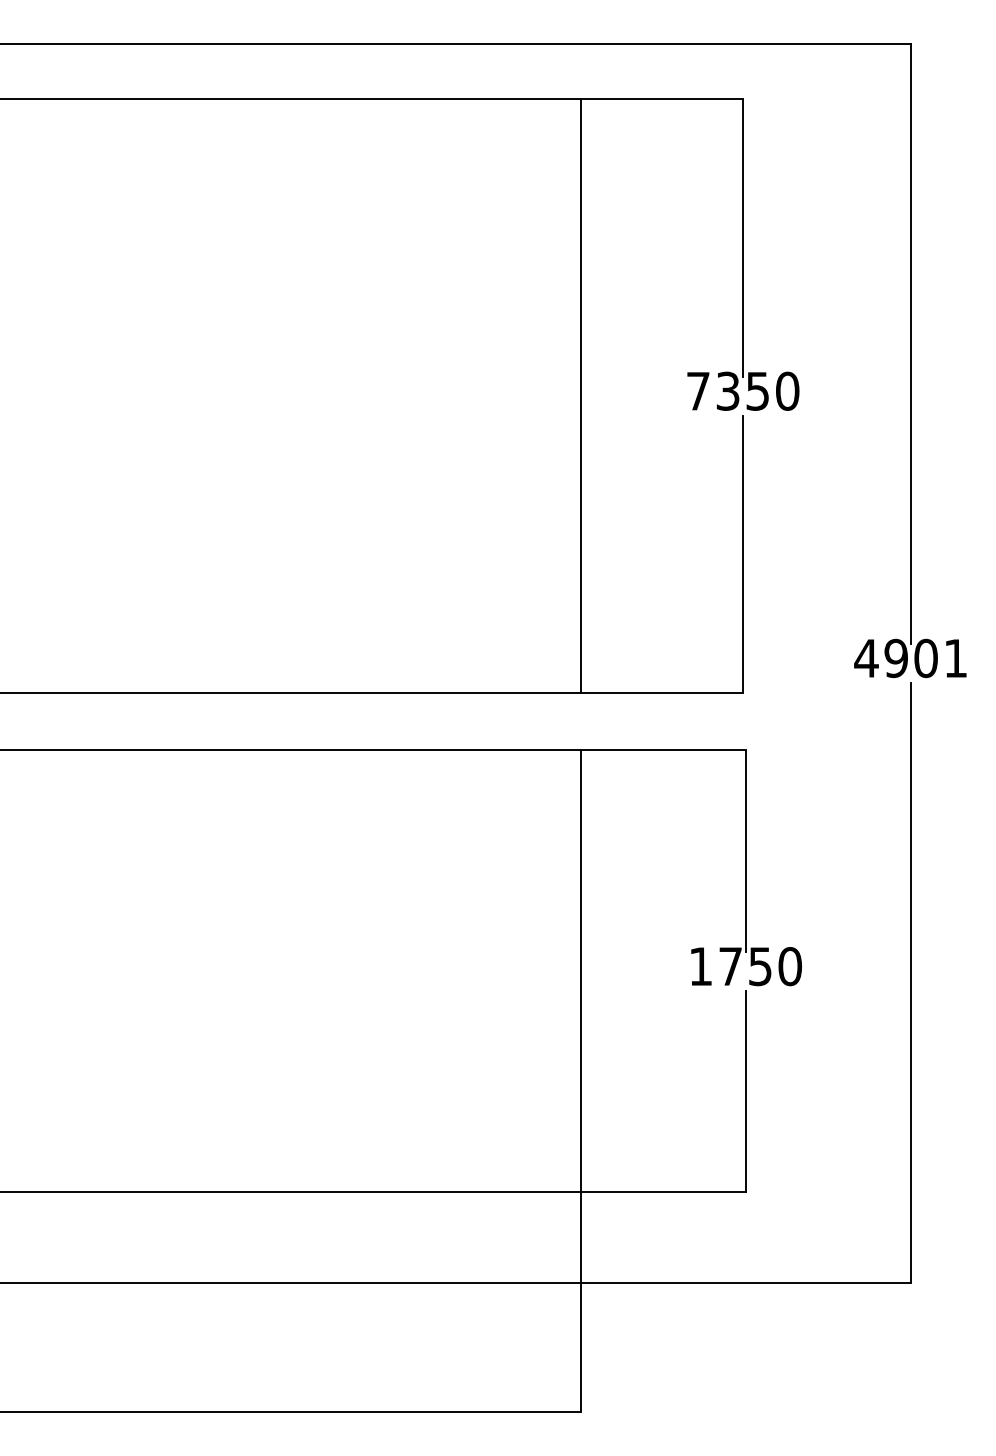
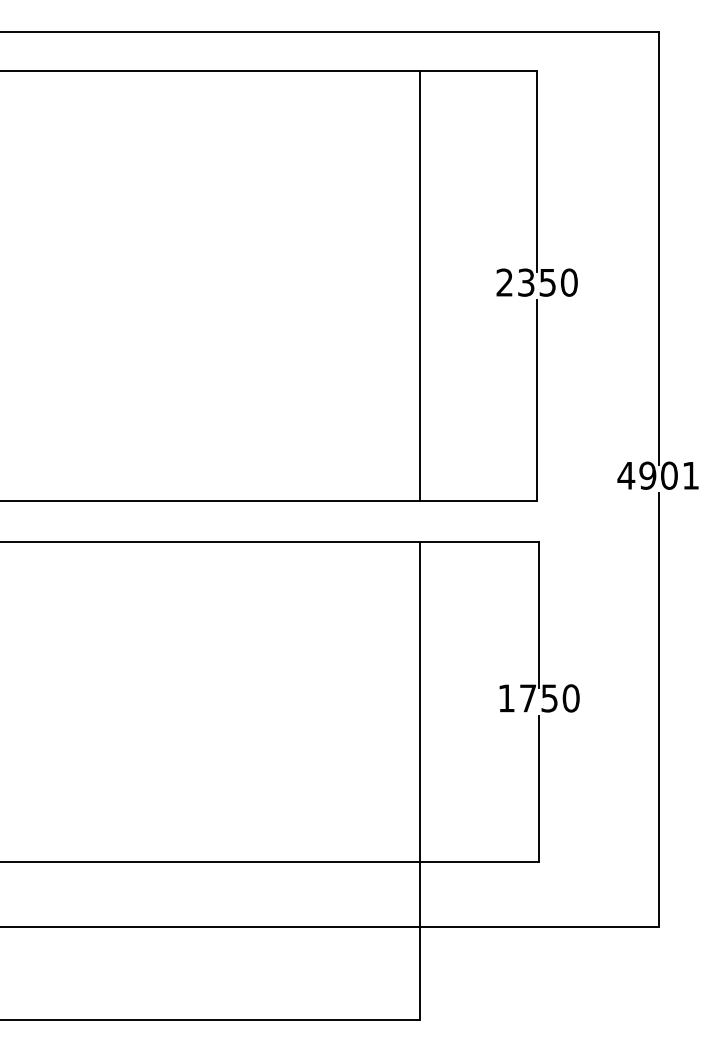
text: (697, 391) -> (504, 282), 7350 -> 2350

